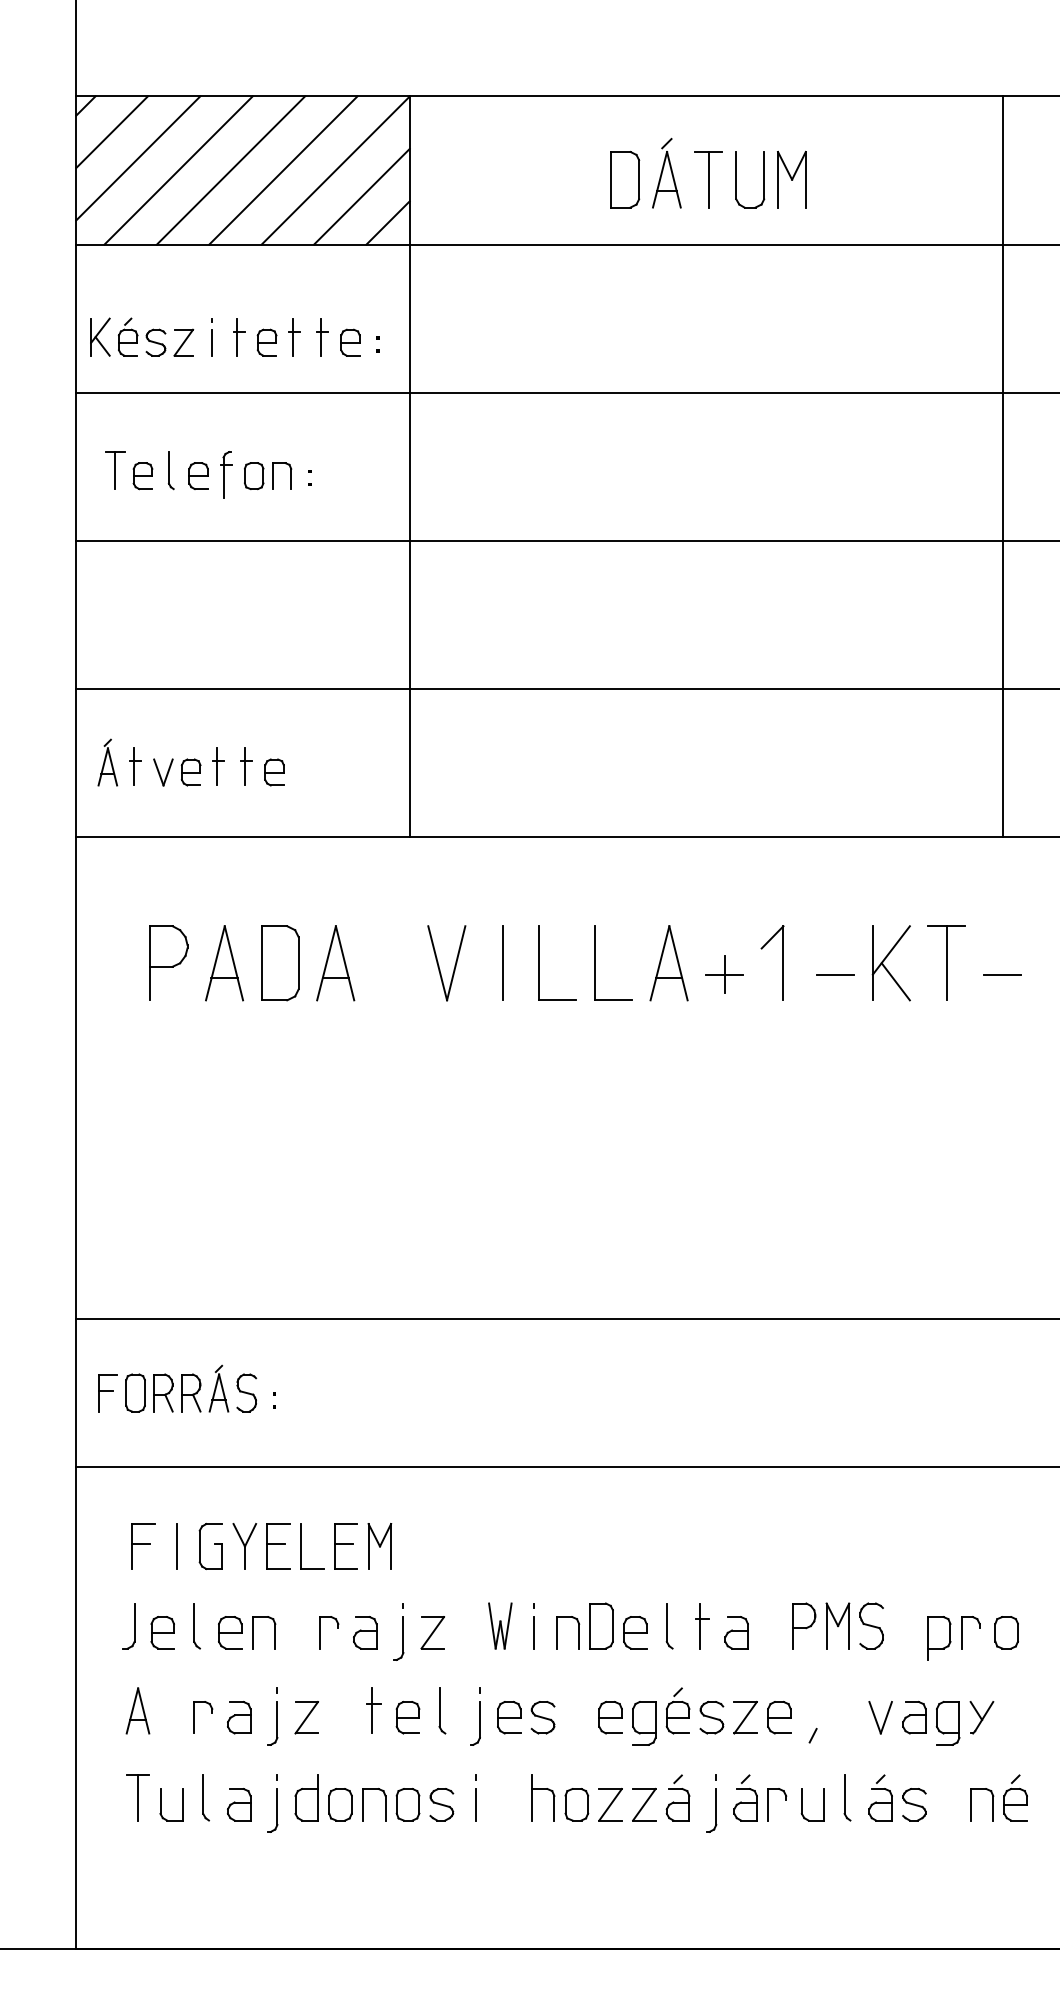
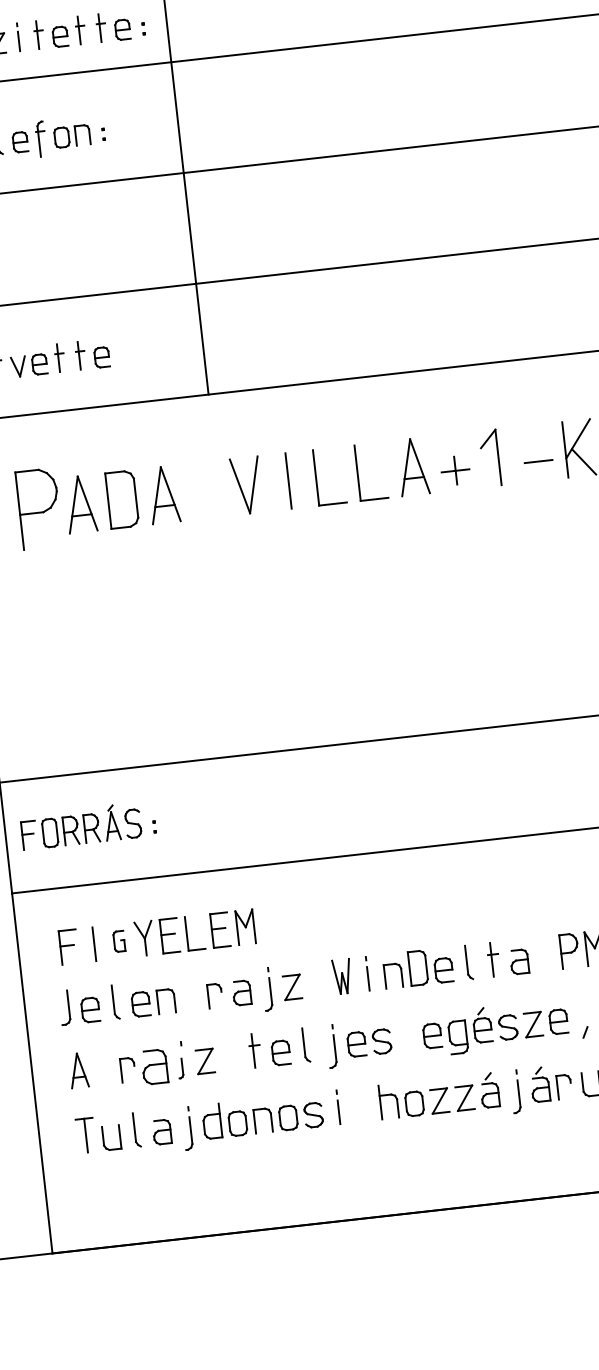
part: (168, 962) -> (38, 508), size x1.4
part: (210, 1546) -> (119, 941), size x0.6
part: (239, 1717) -> (155, 1066), size x1.4
part: (272, 1723) -> (180, 1068), size x0.6

